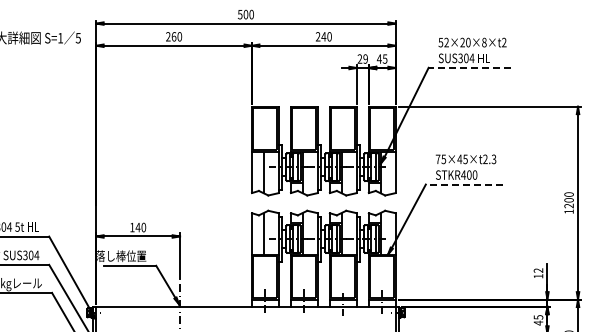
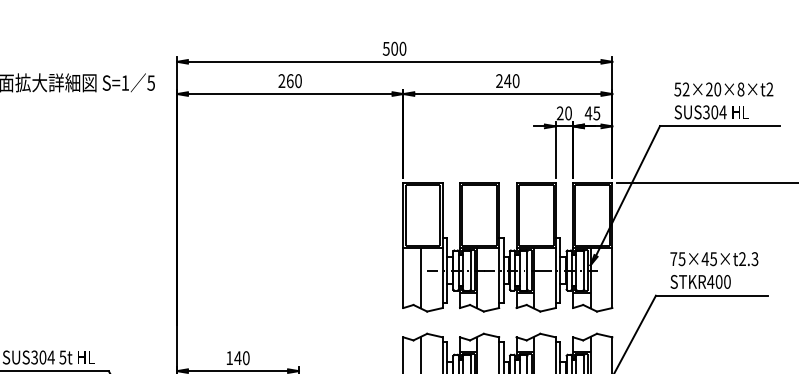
text: (365, 58) -> (568, 112), 29 -> 20
line: (469, 67) -> (719, 125), dashed -> solid
line: (464, 184) -> (712, 295), dashed -> solid

